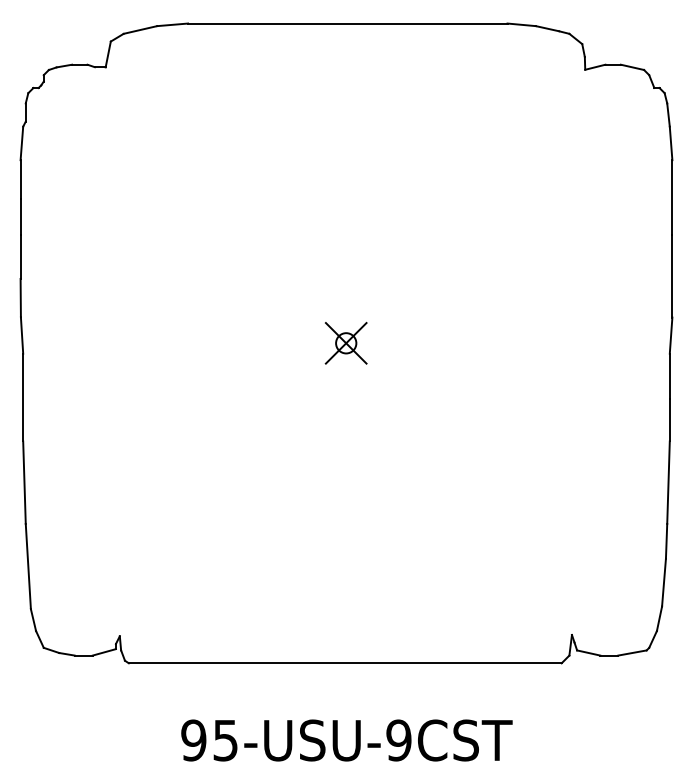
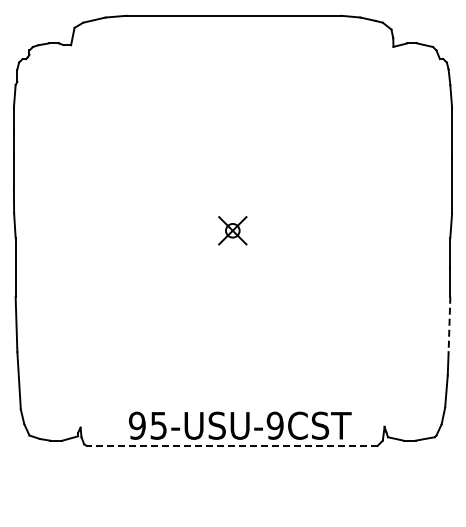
line: (668, 482) -> (449, 324), solid -> dashed
line: (344, 662) -> (231, 445), solid -> dashed
text: (347, 740) -> (240, 425), moved

